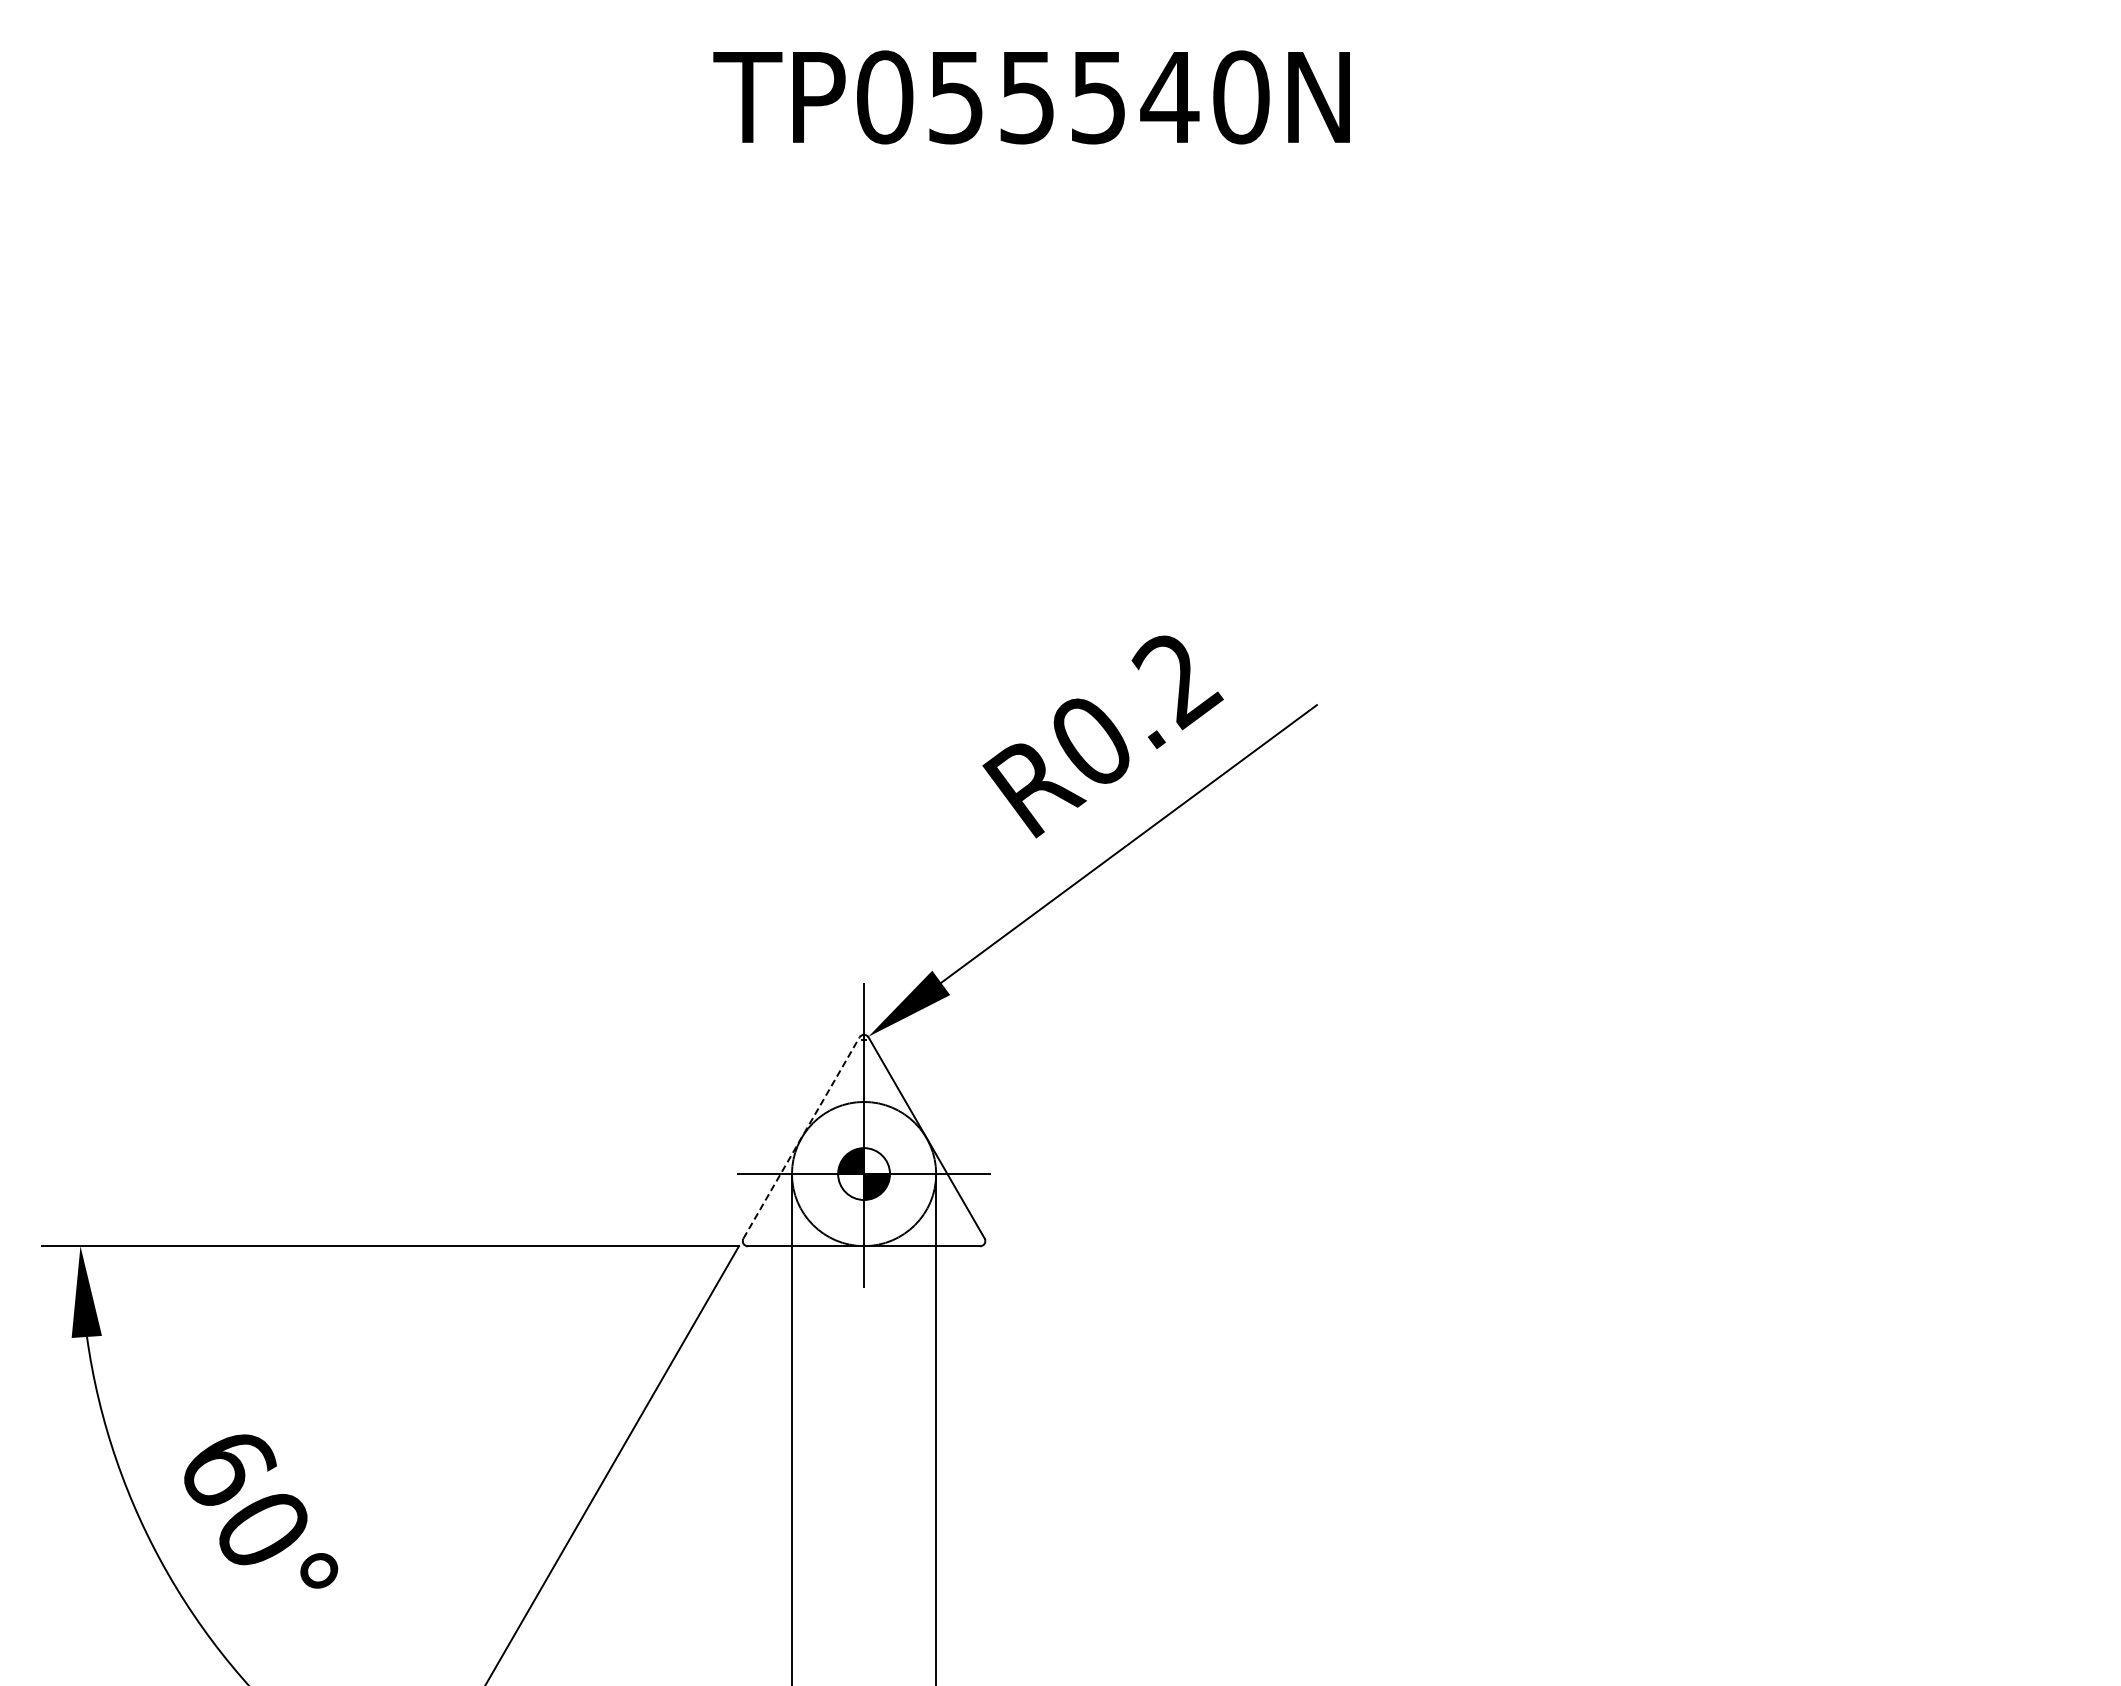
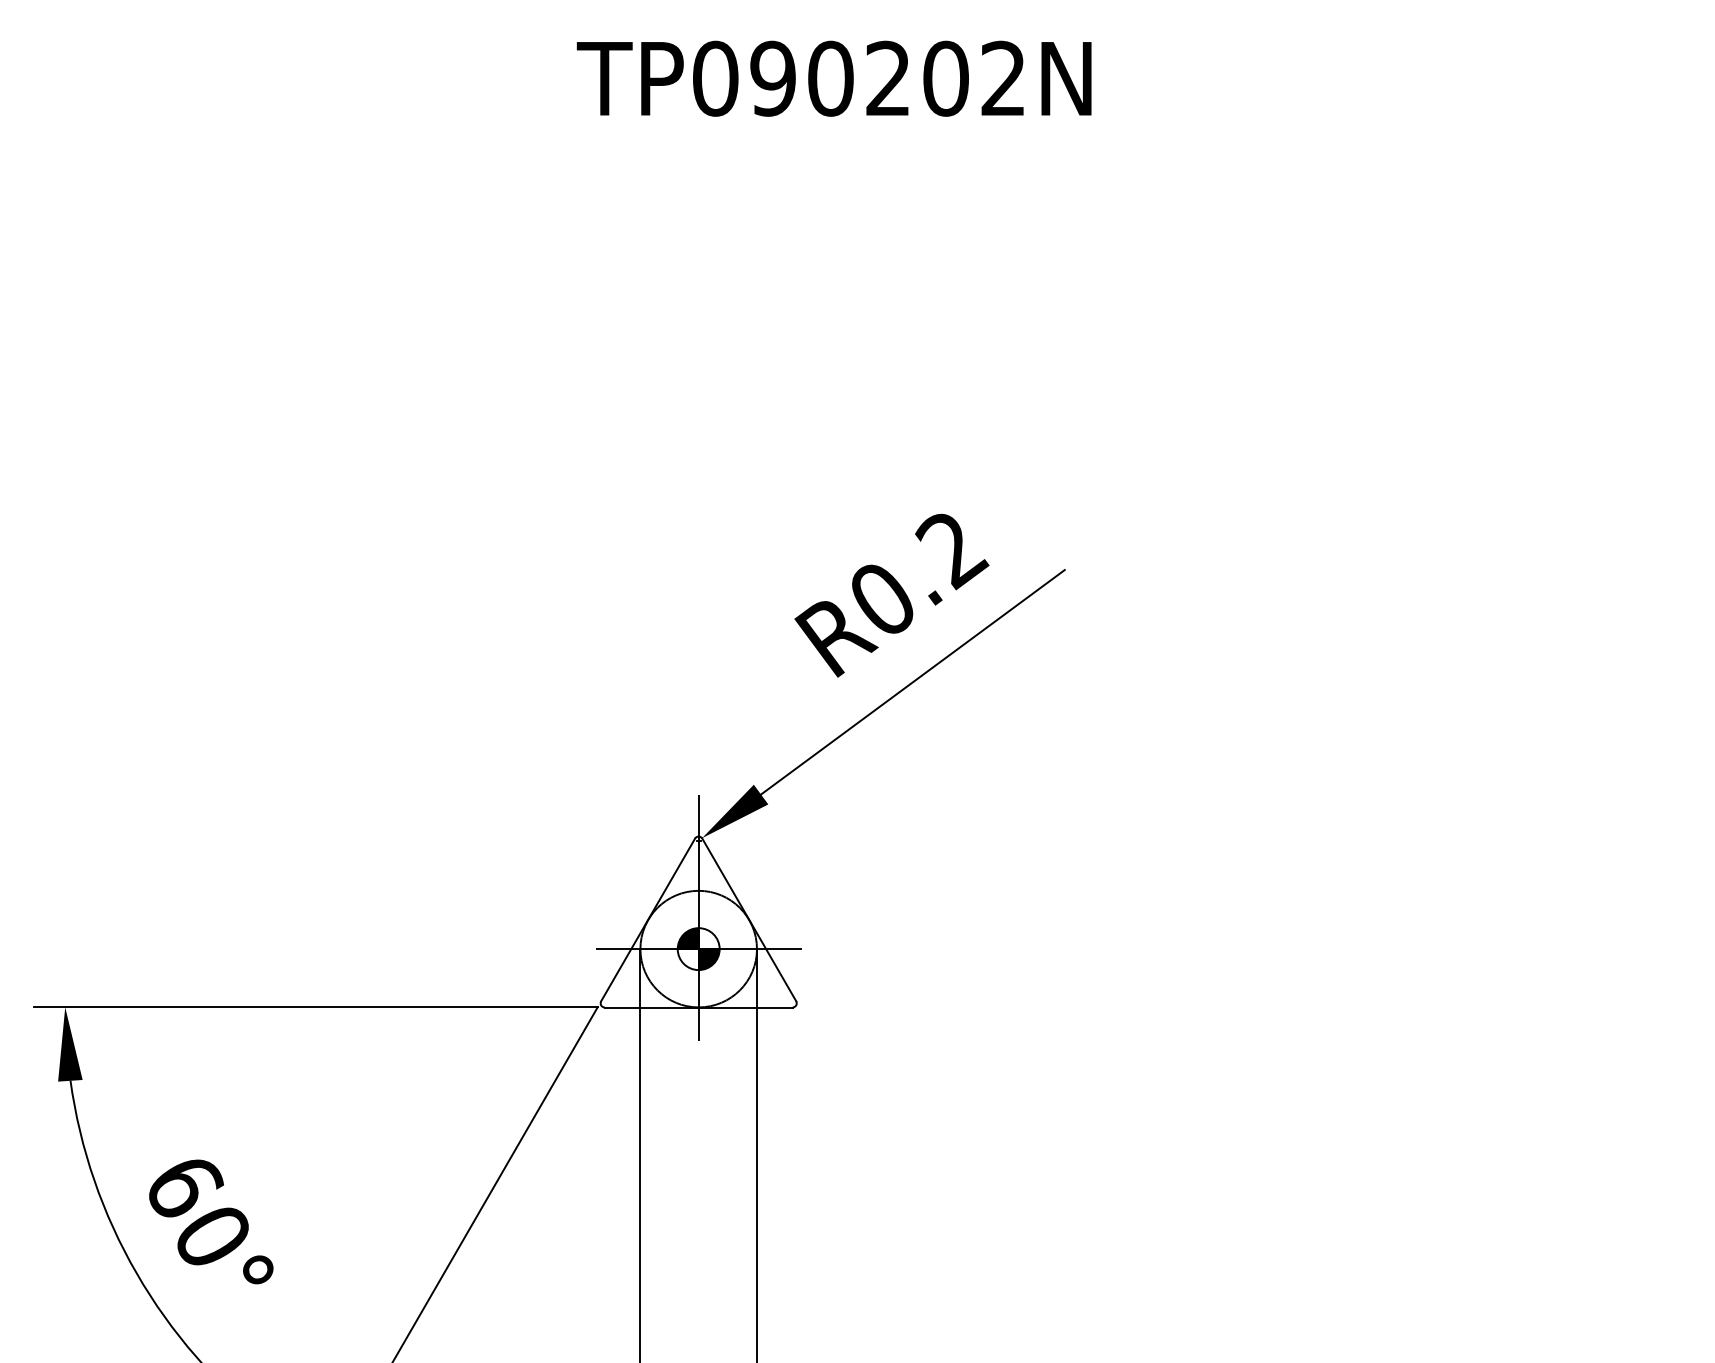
text: (1098, 97) -> (888, 78), TP055540N -> TP090202N
line: (801, 1137) -> (648, 919), dashed -> solid

